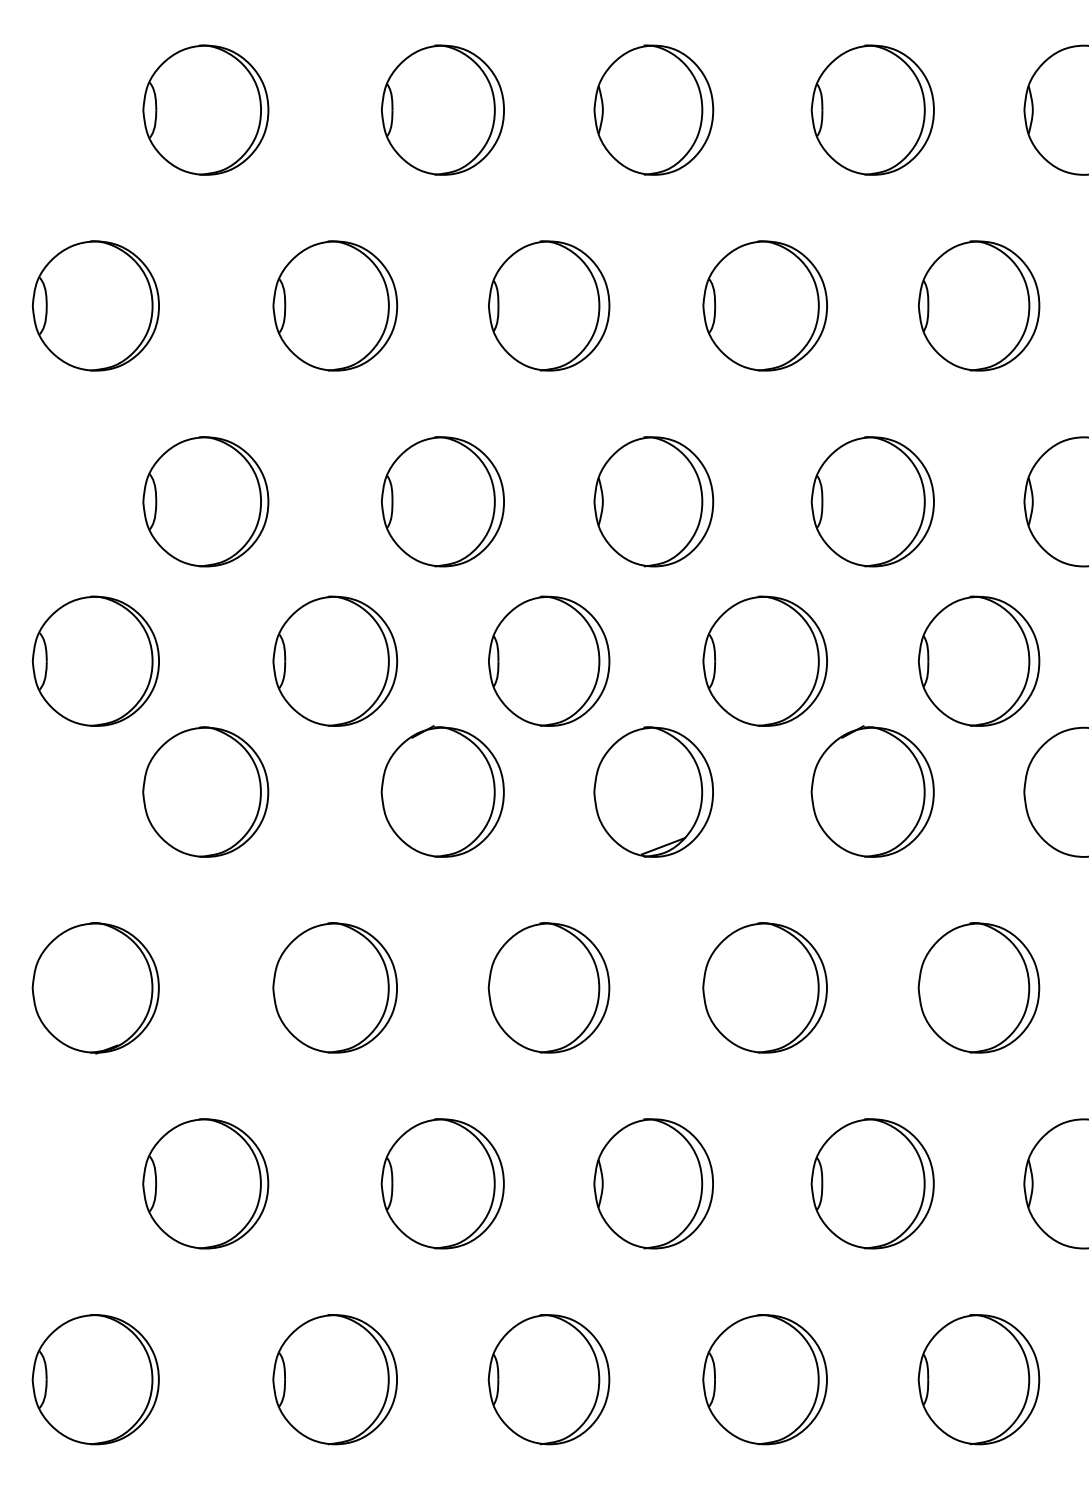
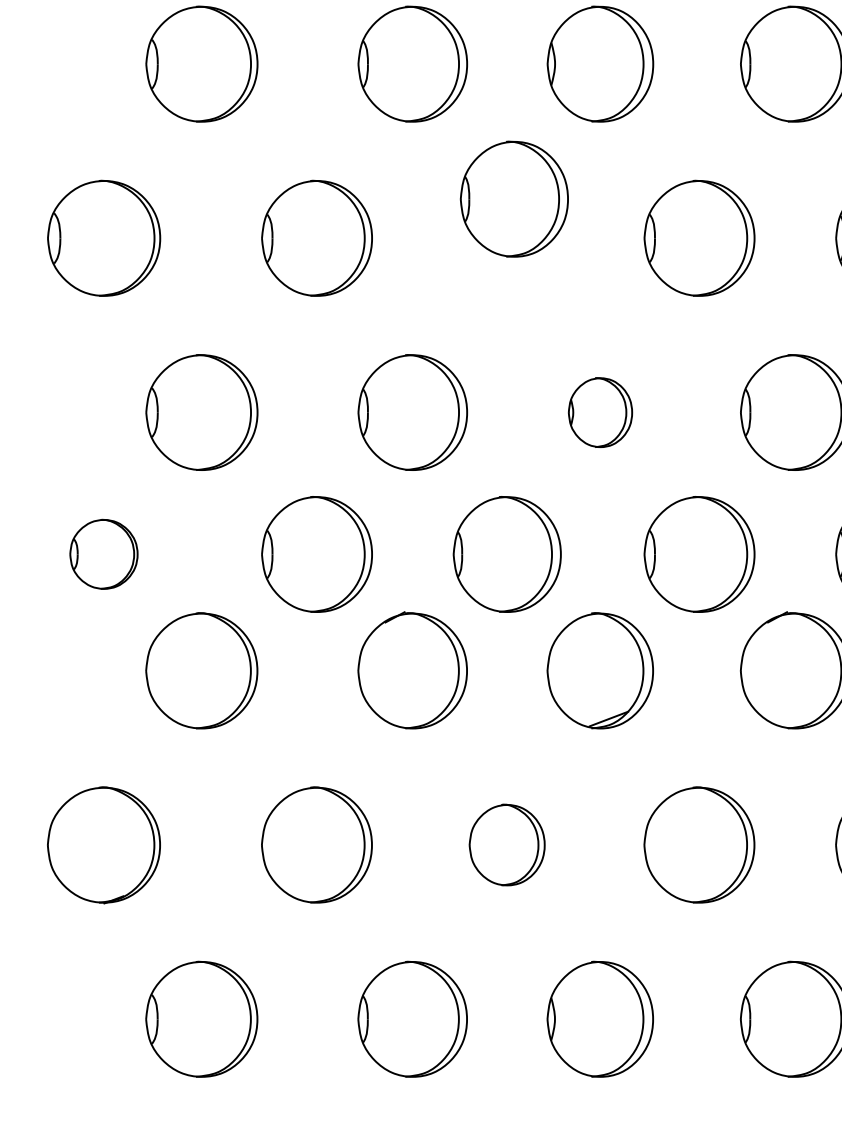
part: (549, 305) -> (514, 198), moved
part: (653, 501) -> (600, 412), size x0.6
part: (95, 660) -> (103, 553), size x0.6
part: (548, 987) -> (506, 844), size x0.7

